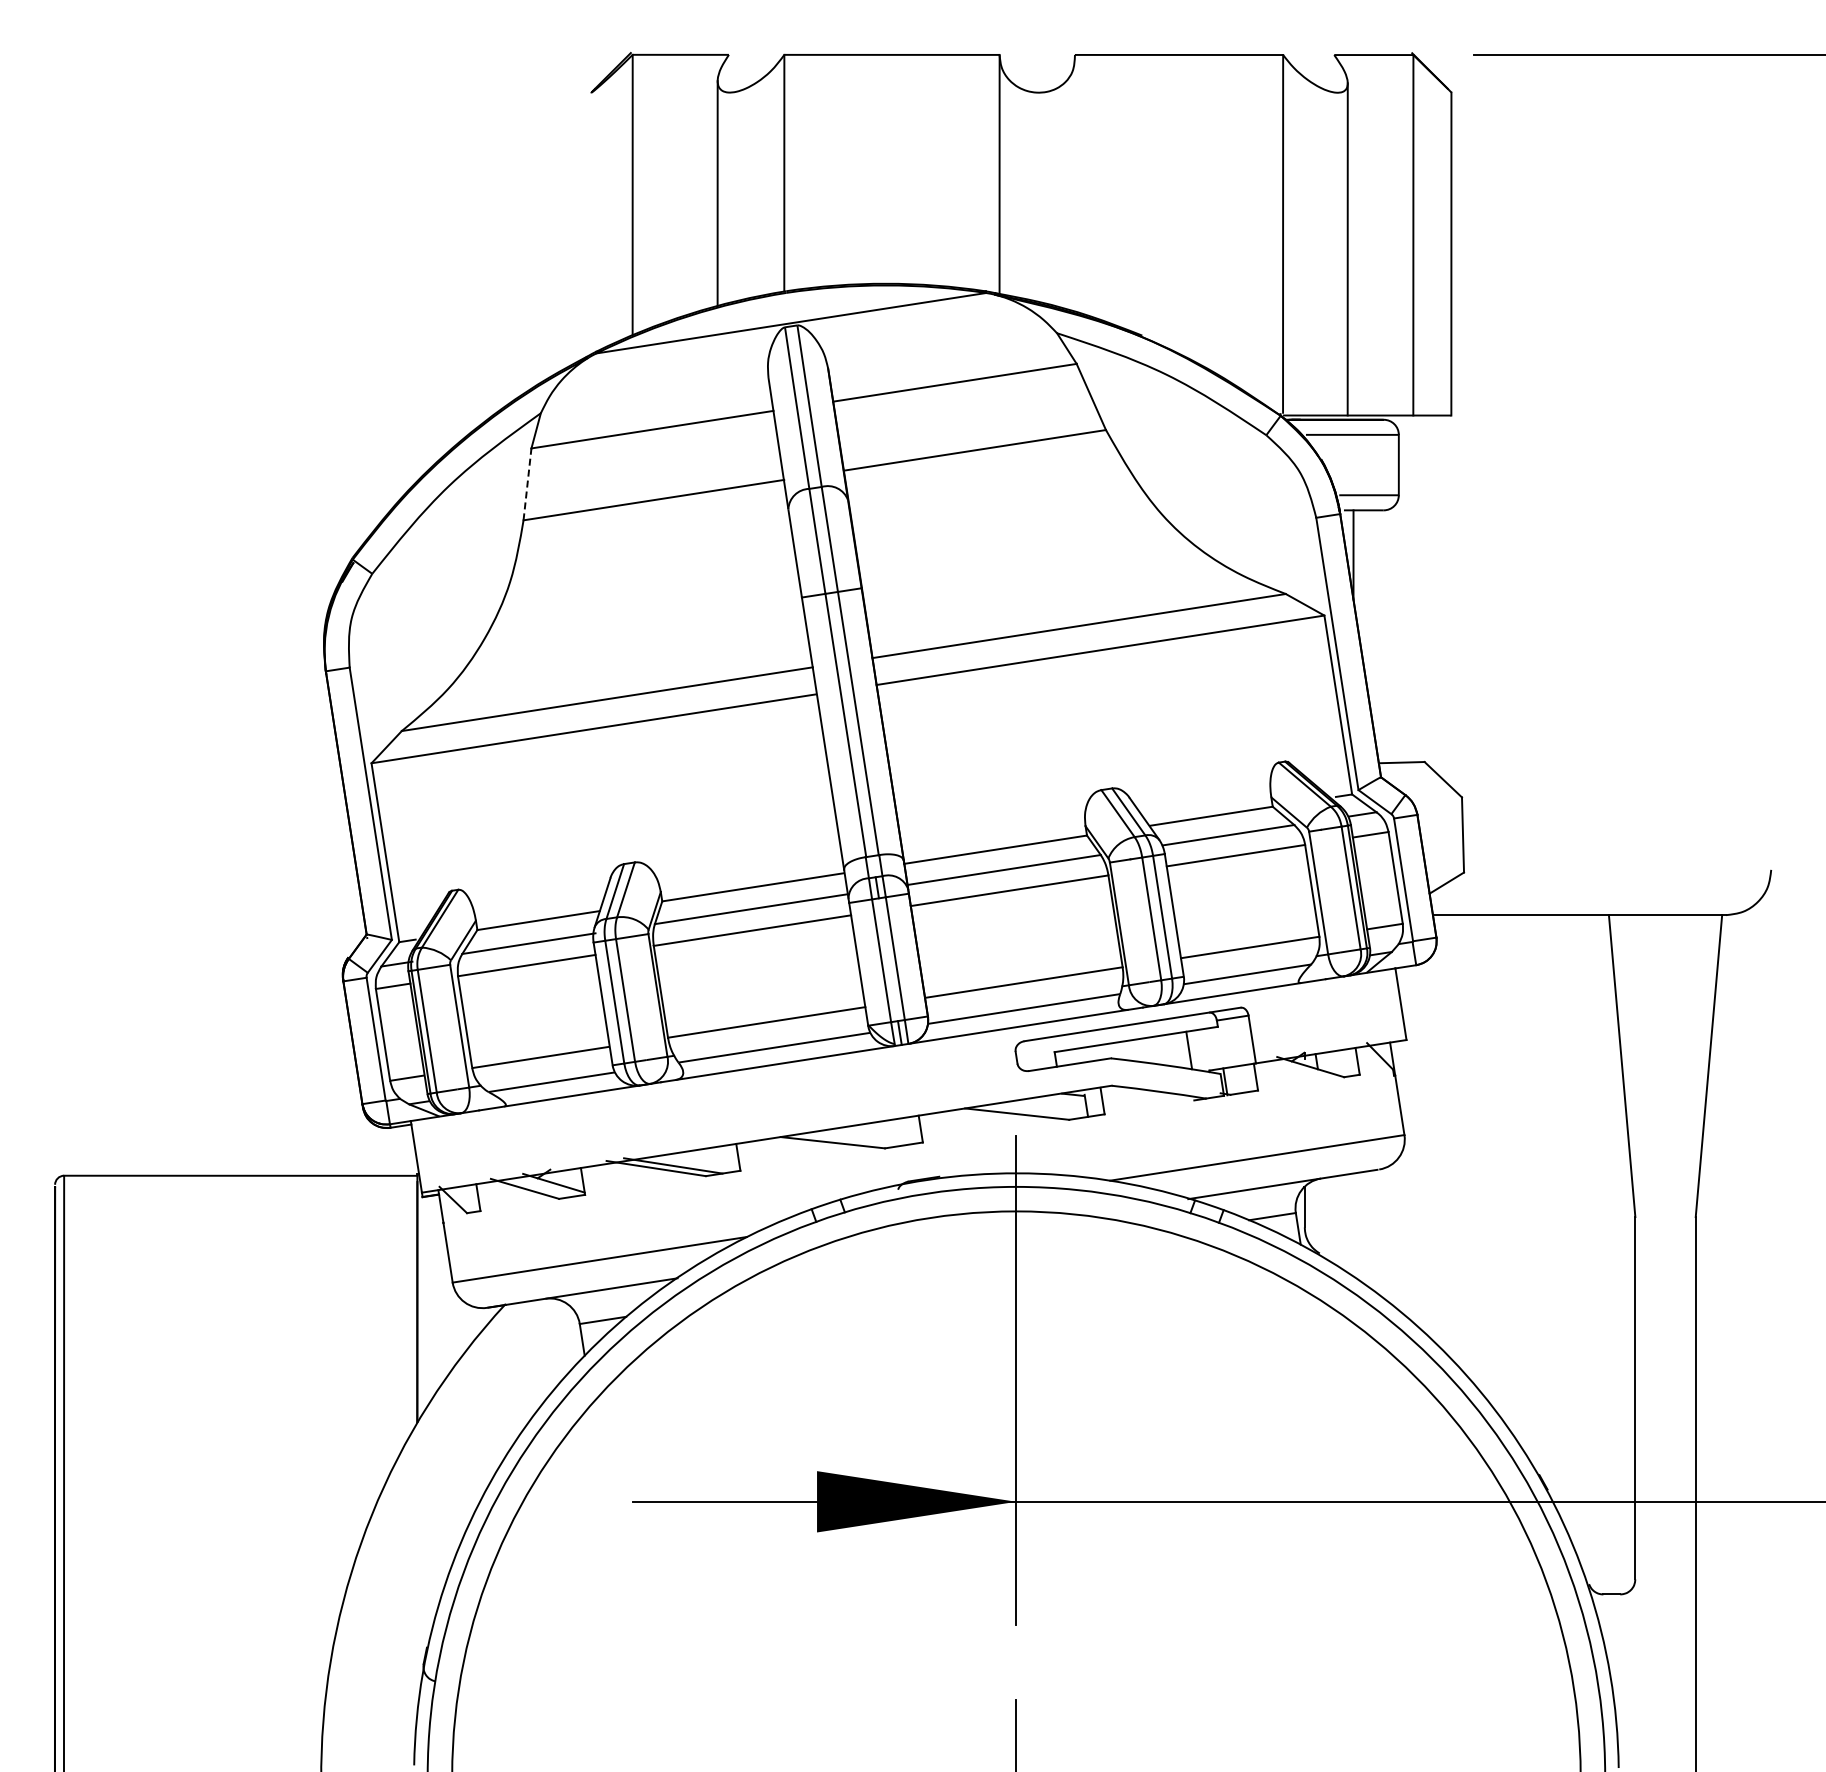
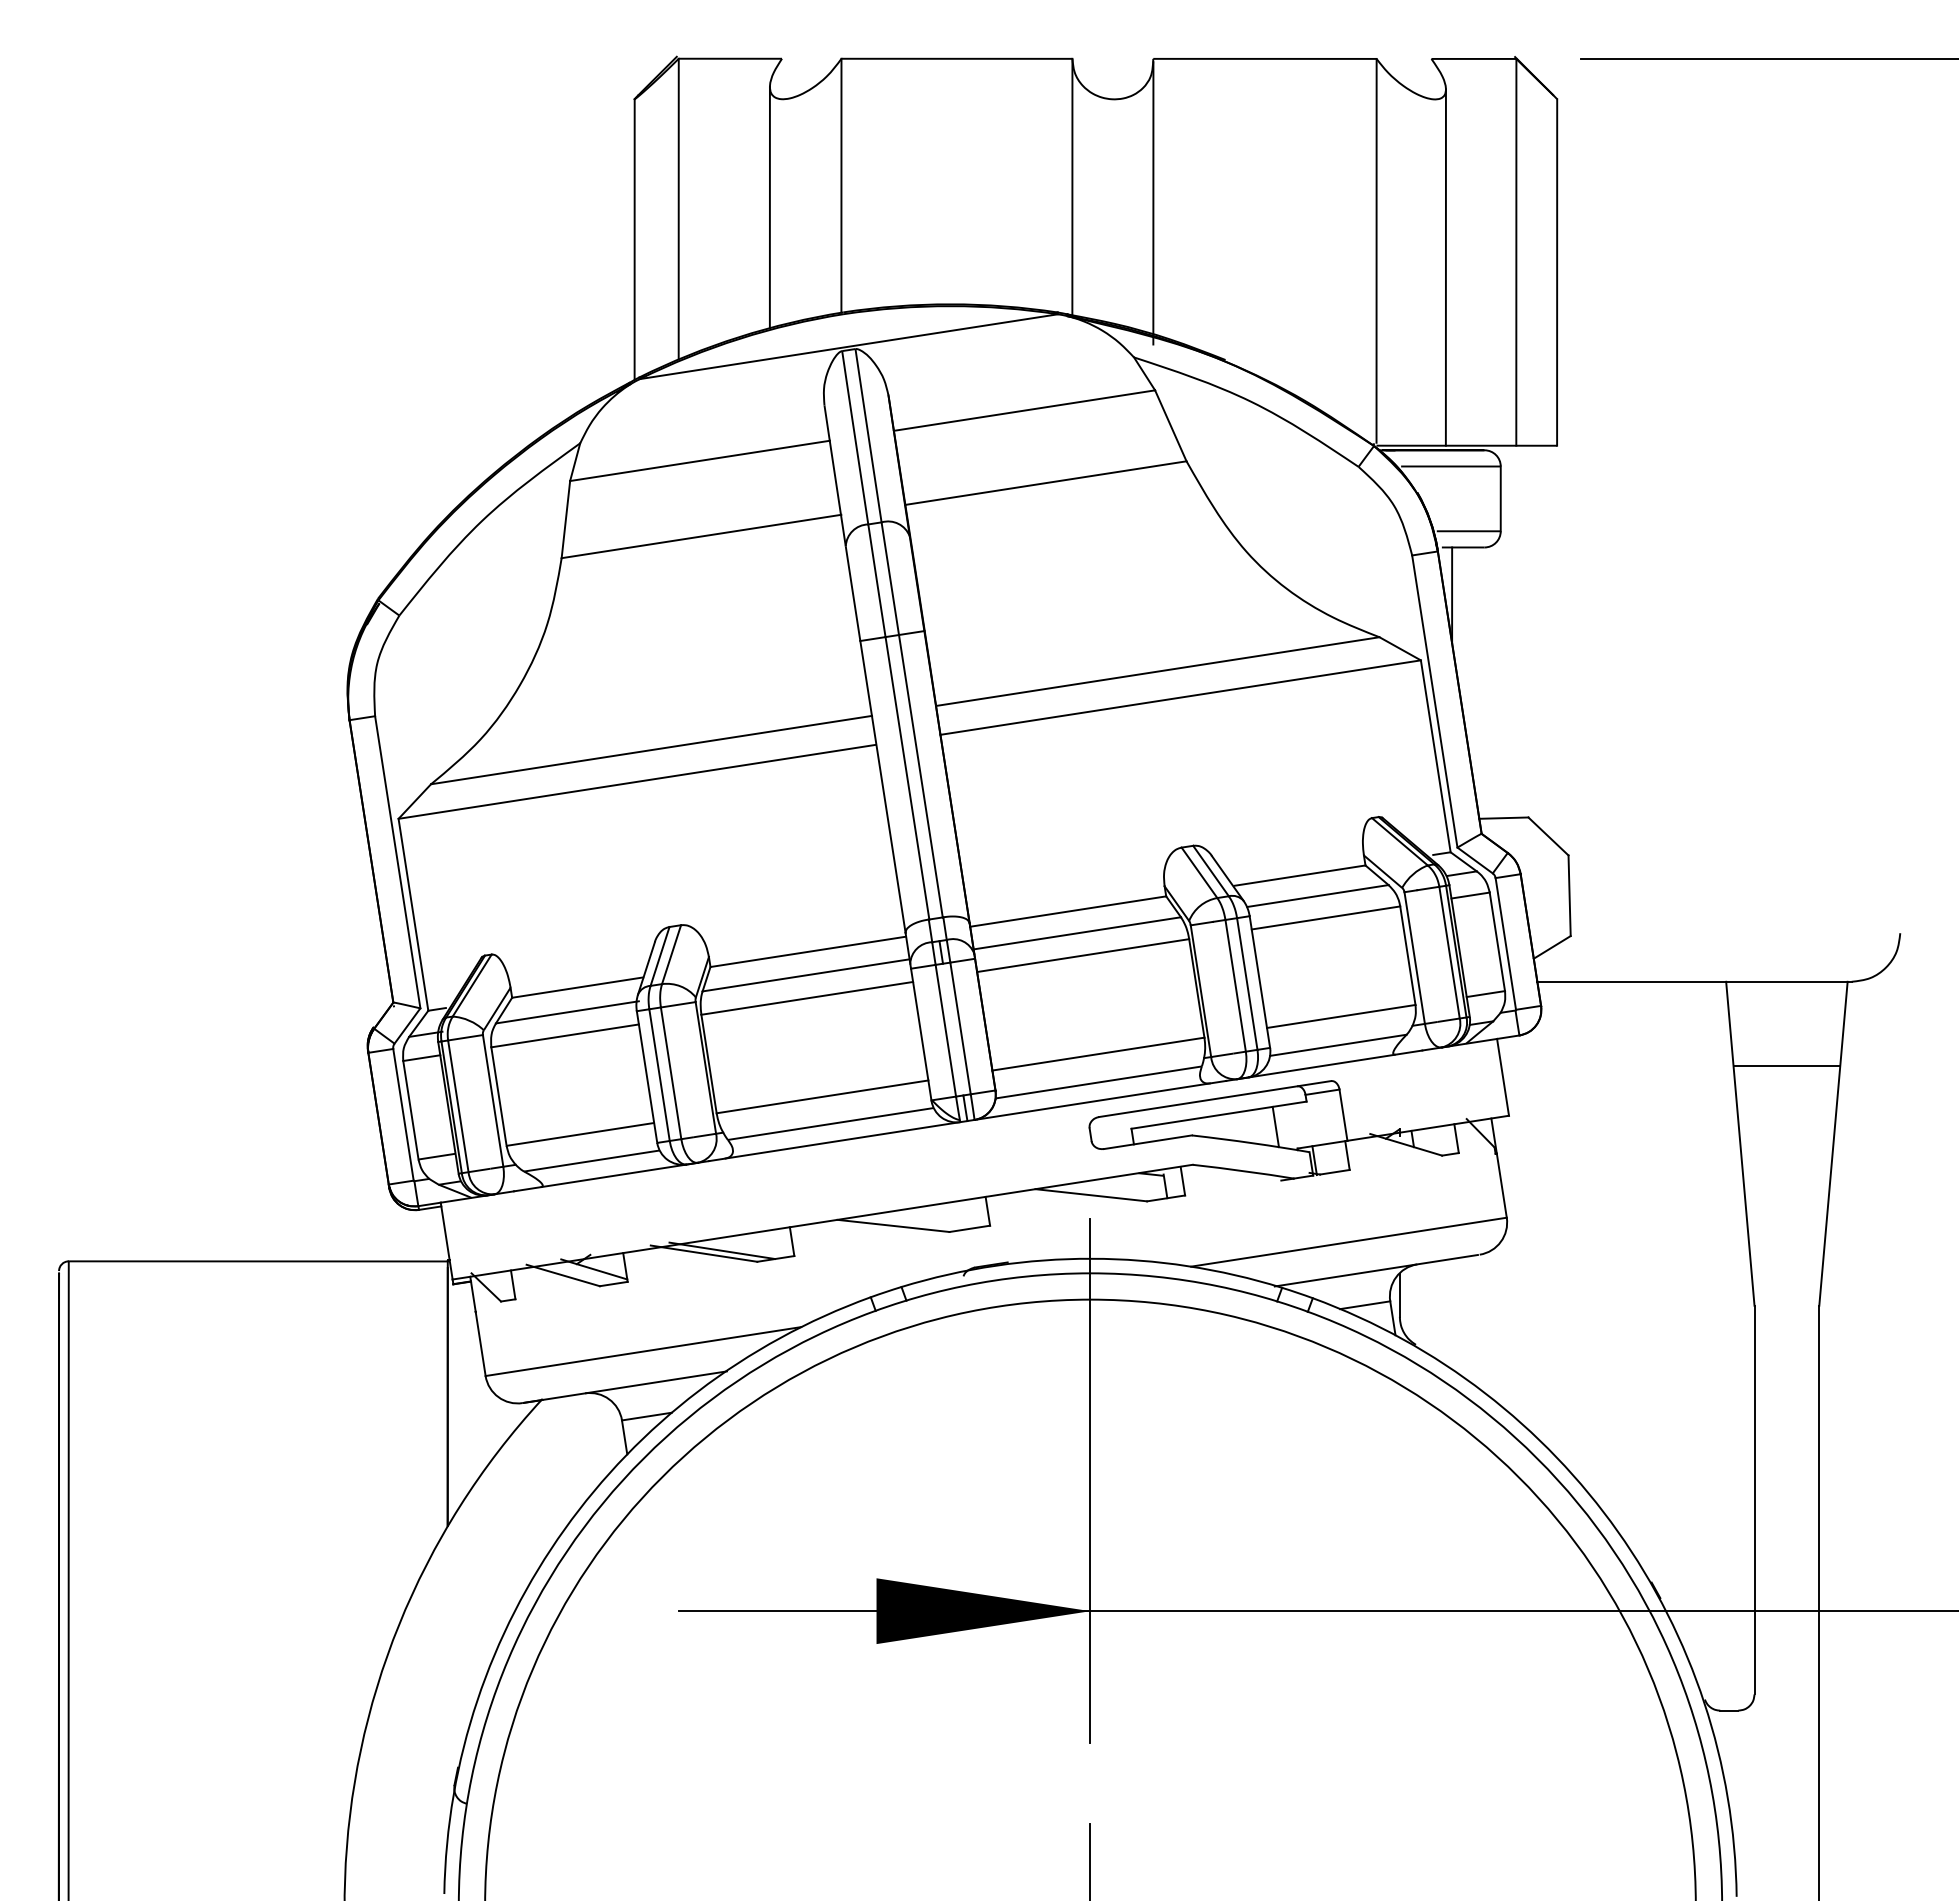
line: (1075, 189) -> (1153, 203), added
line: (591, 223) -> (634, 239), added
line: (527, 483) -> (565, 518), dashed -> solid
line: (1665, 993) -> (1786, 1065), added

